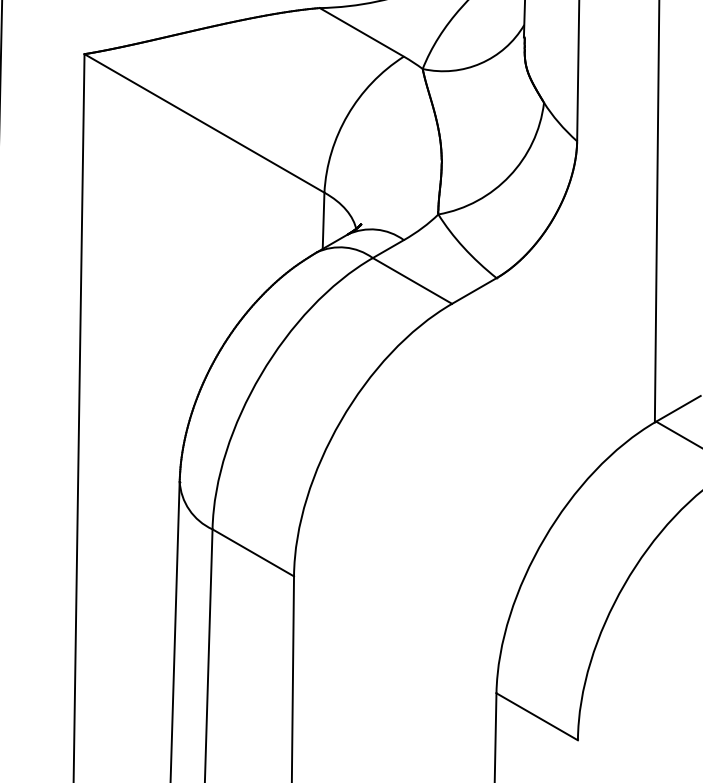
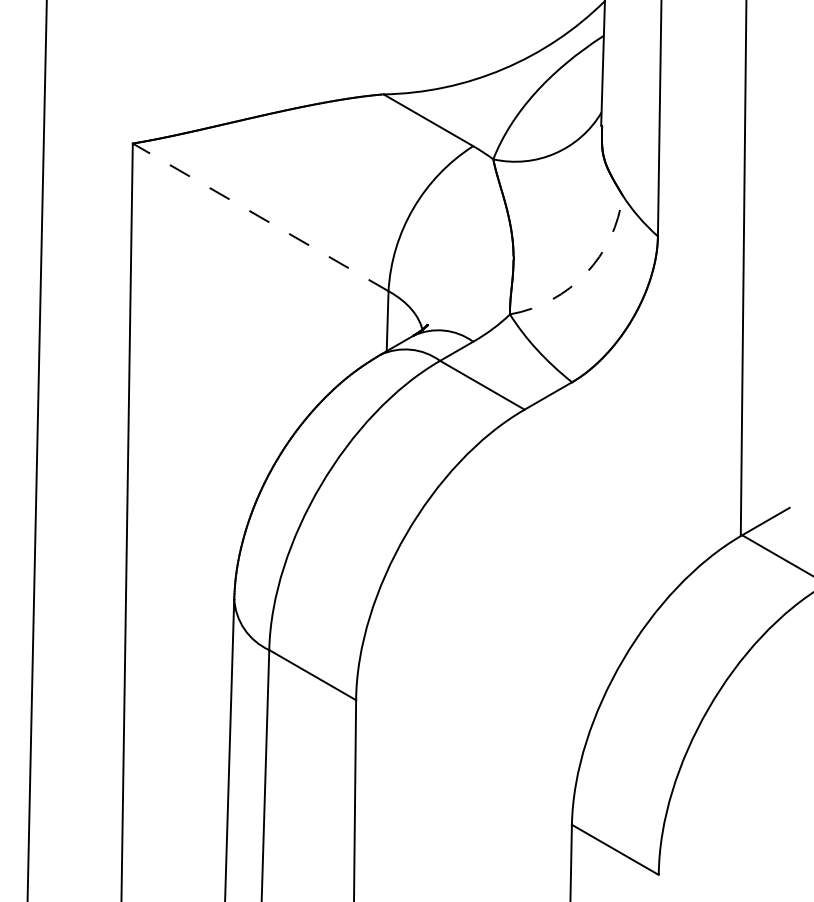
line: (204, 123) -> (260, 217), solid -> dashed
arc: (510, 176) -> (586, 273), solid -> dashed

